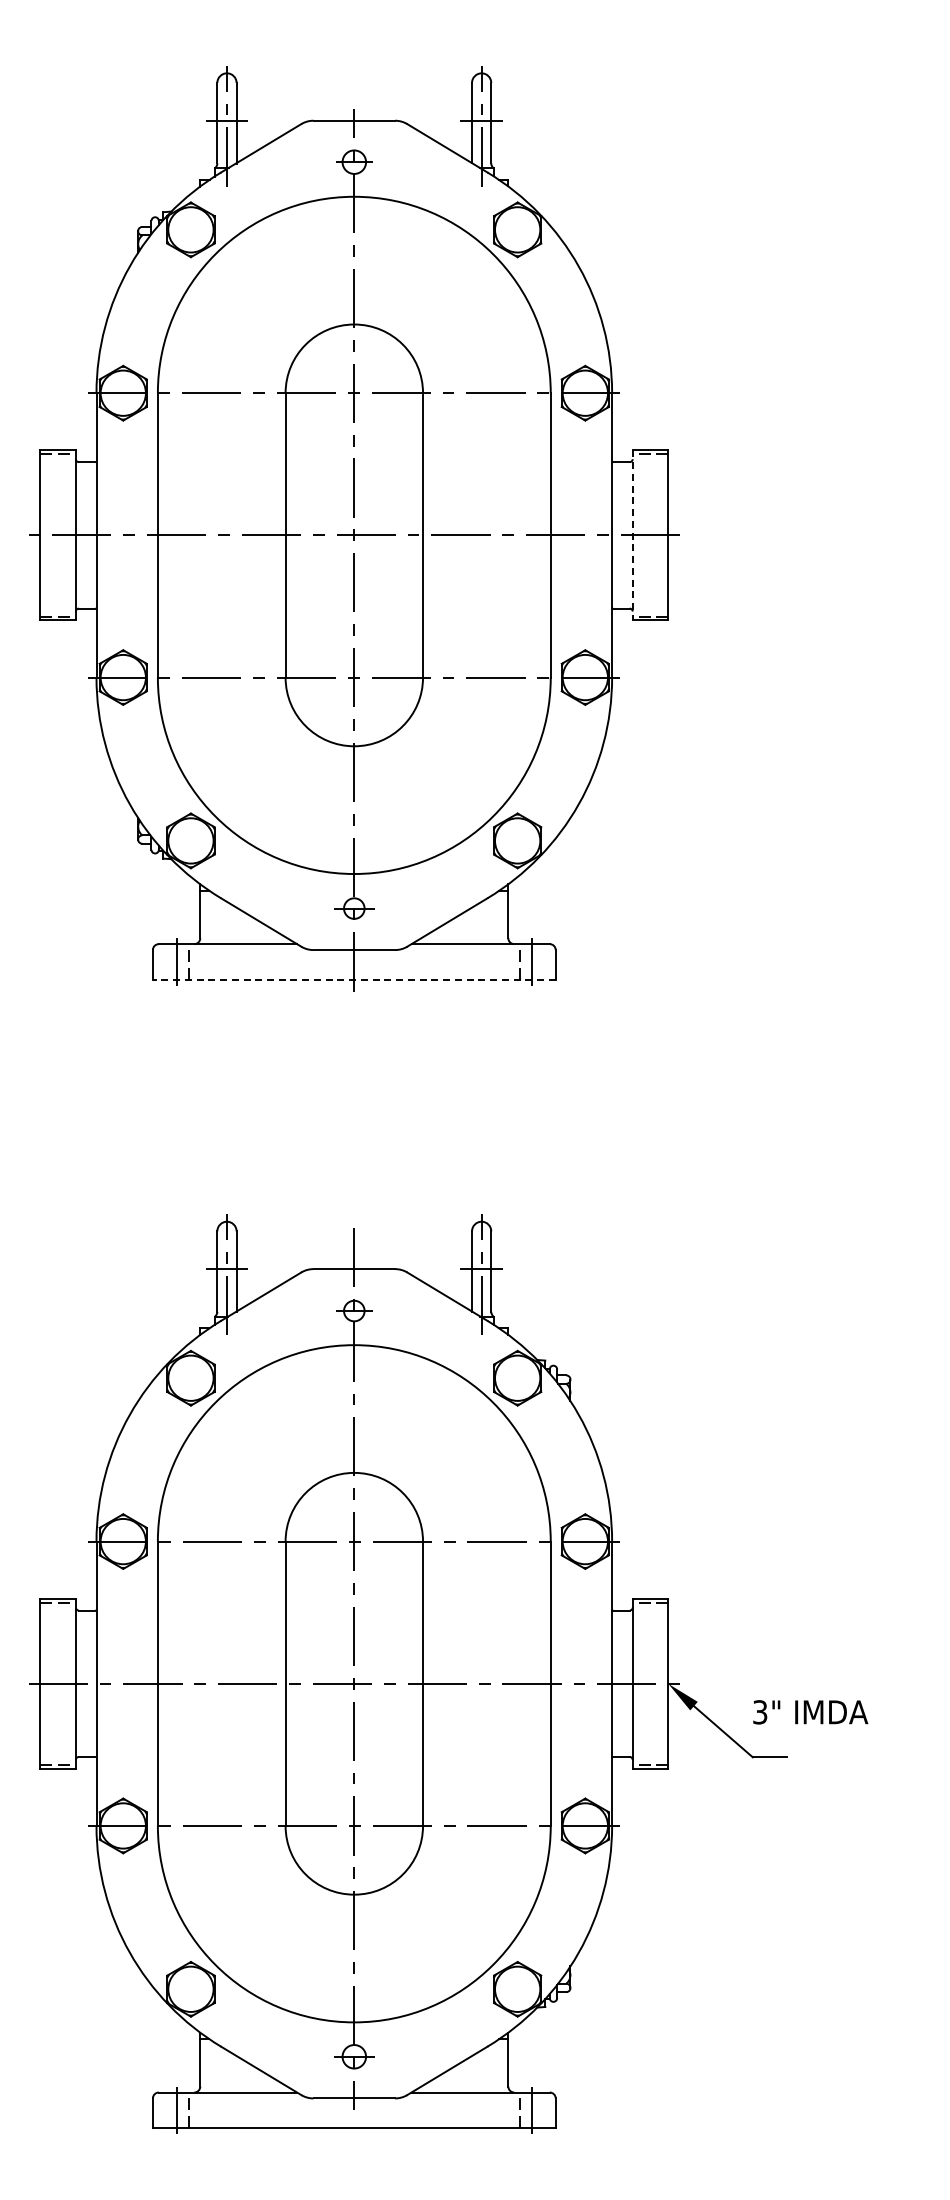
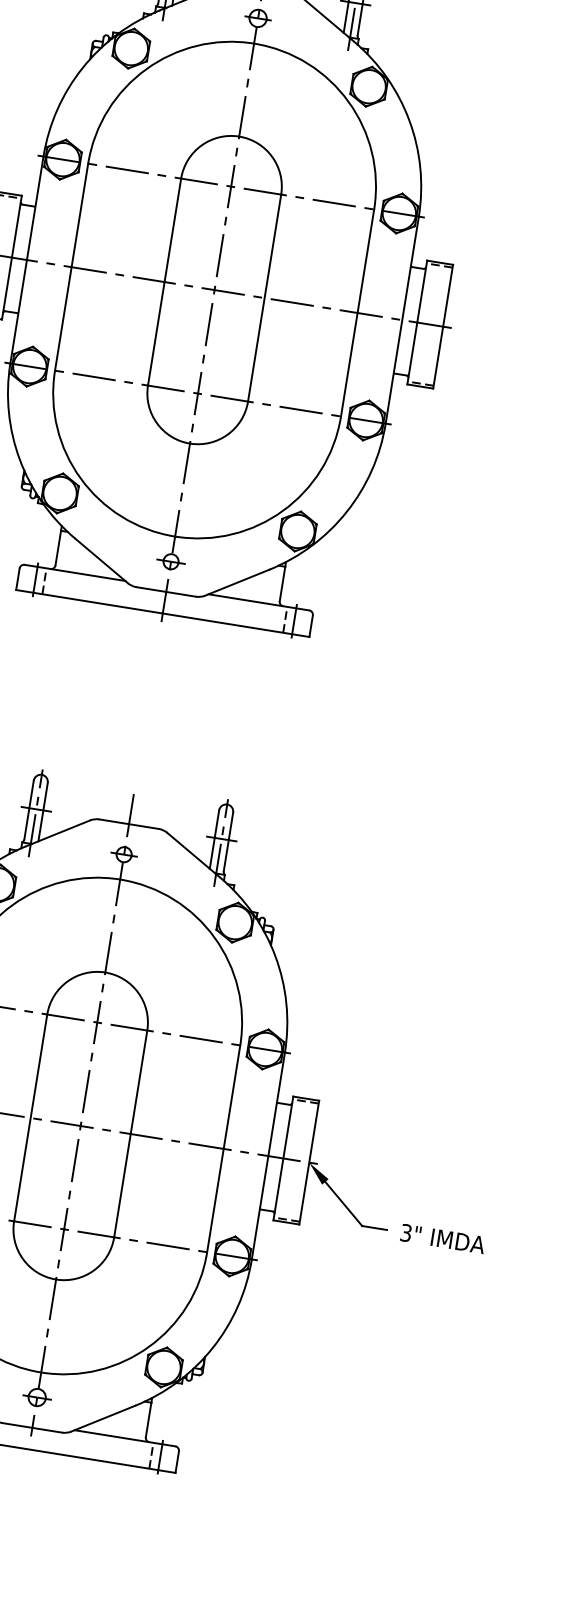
line: (632, 535) -> (417, 322), dashed -> solid
line: (353, 979) -> (162, 613), dashed -> solid
text: (810, 1712) -> (442, 1239), moved

